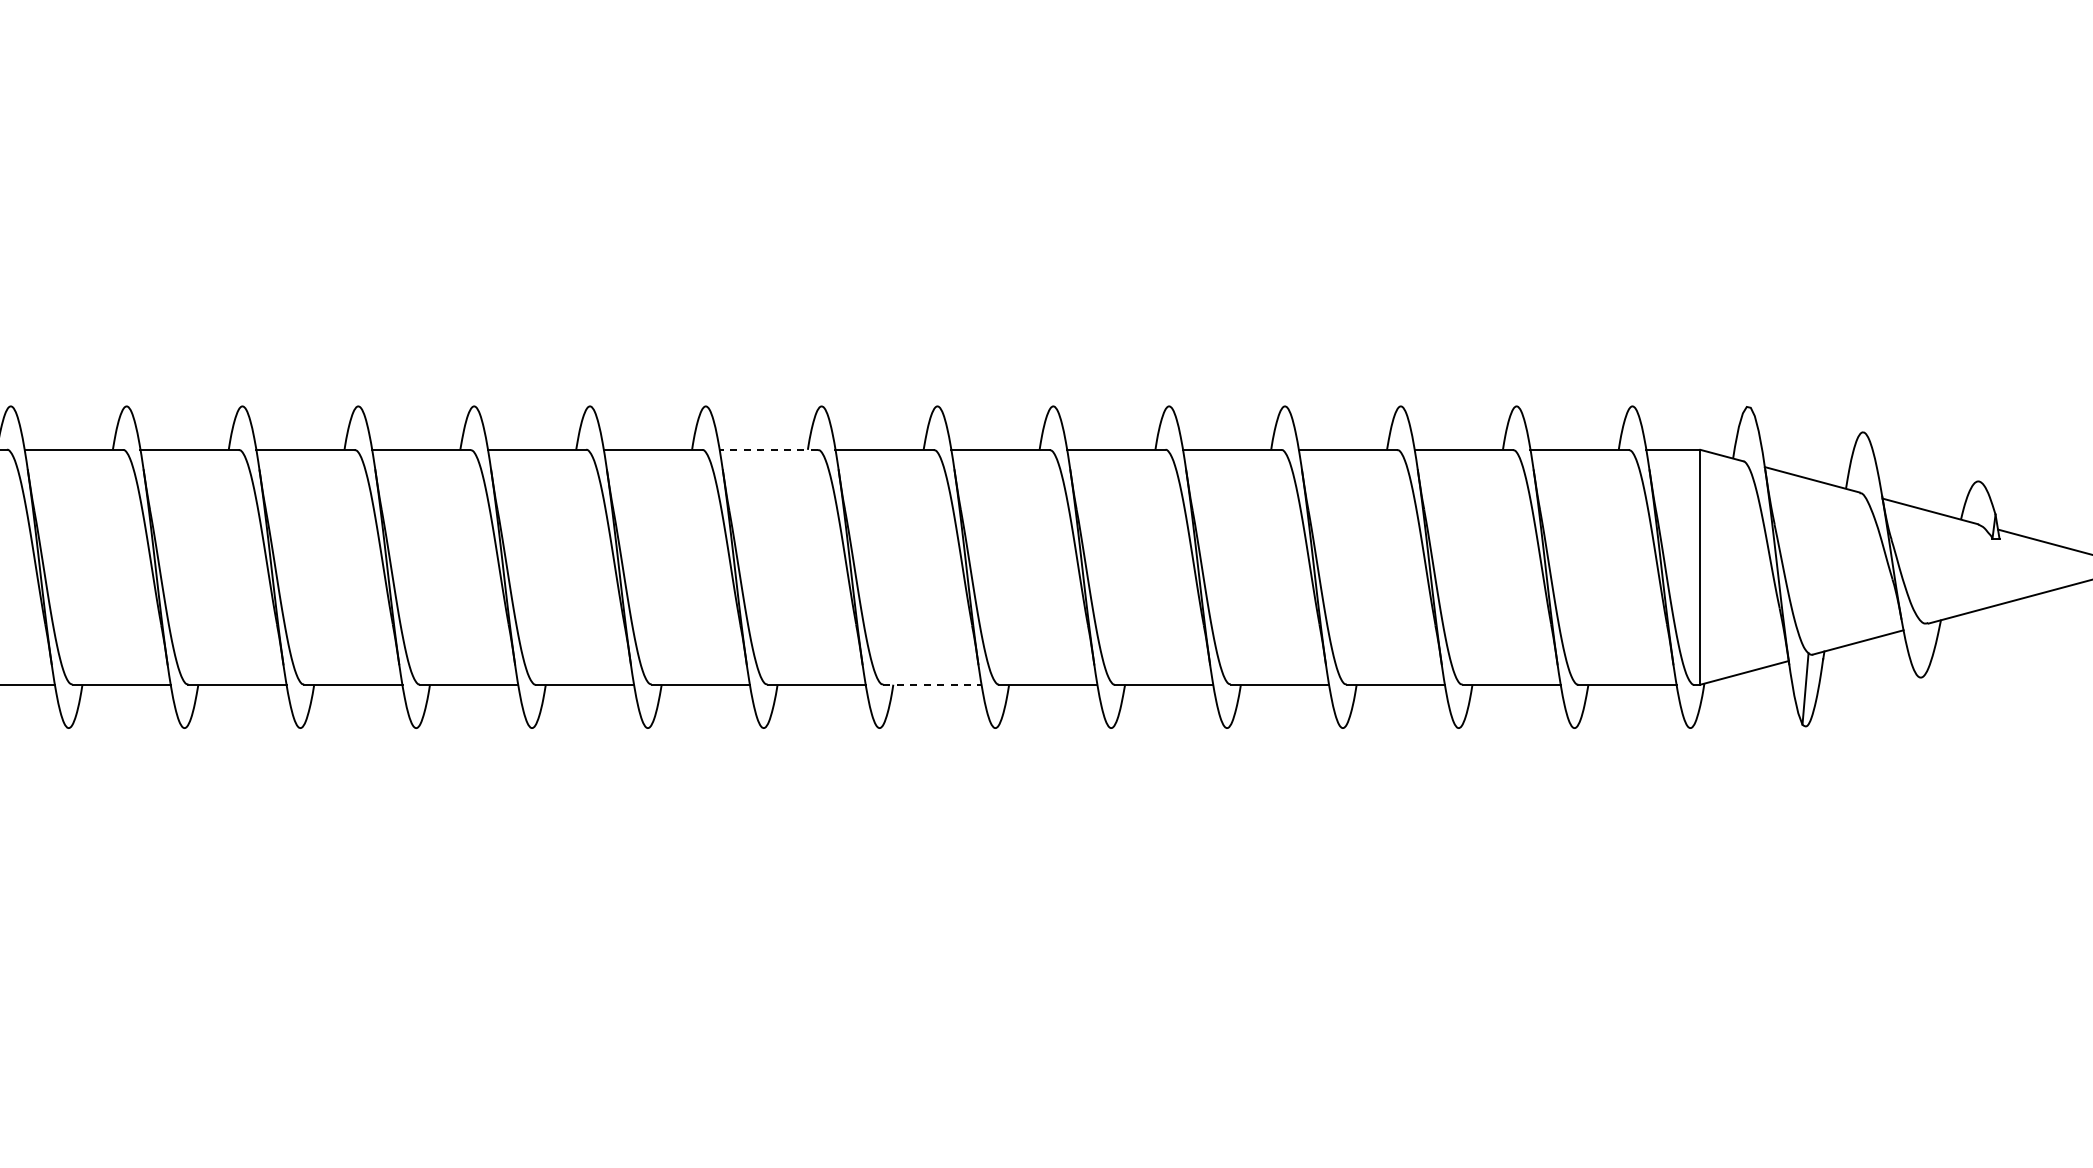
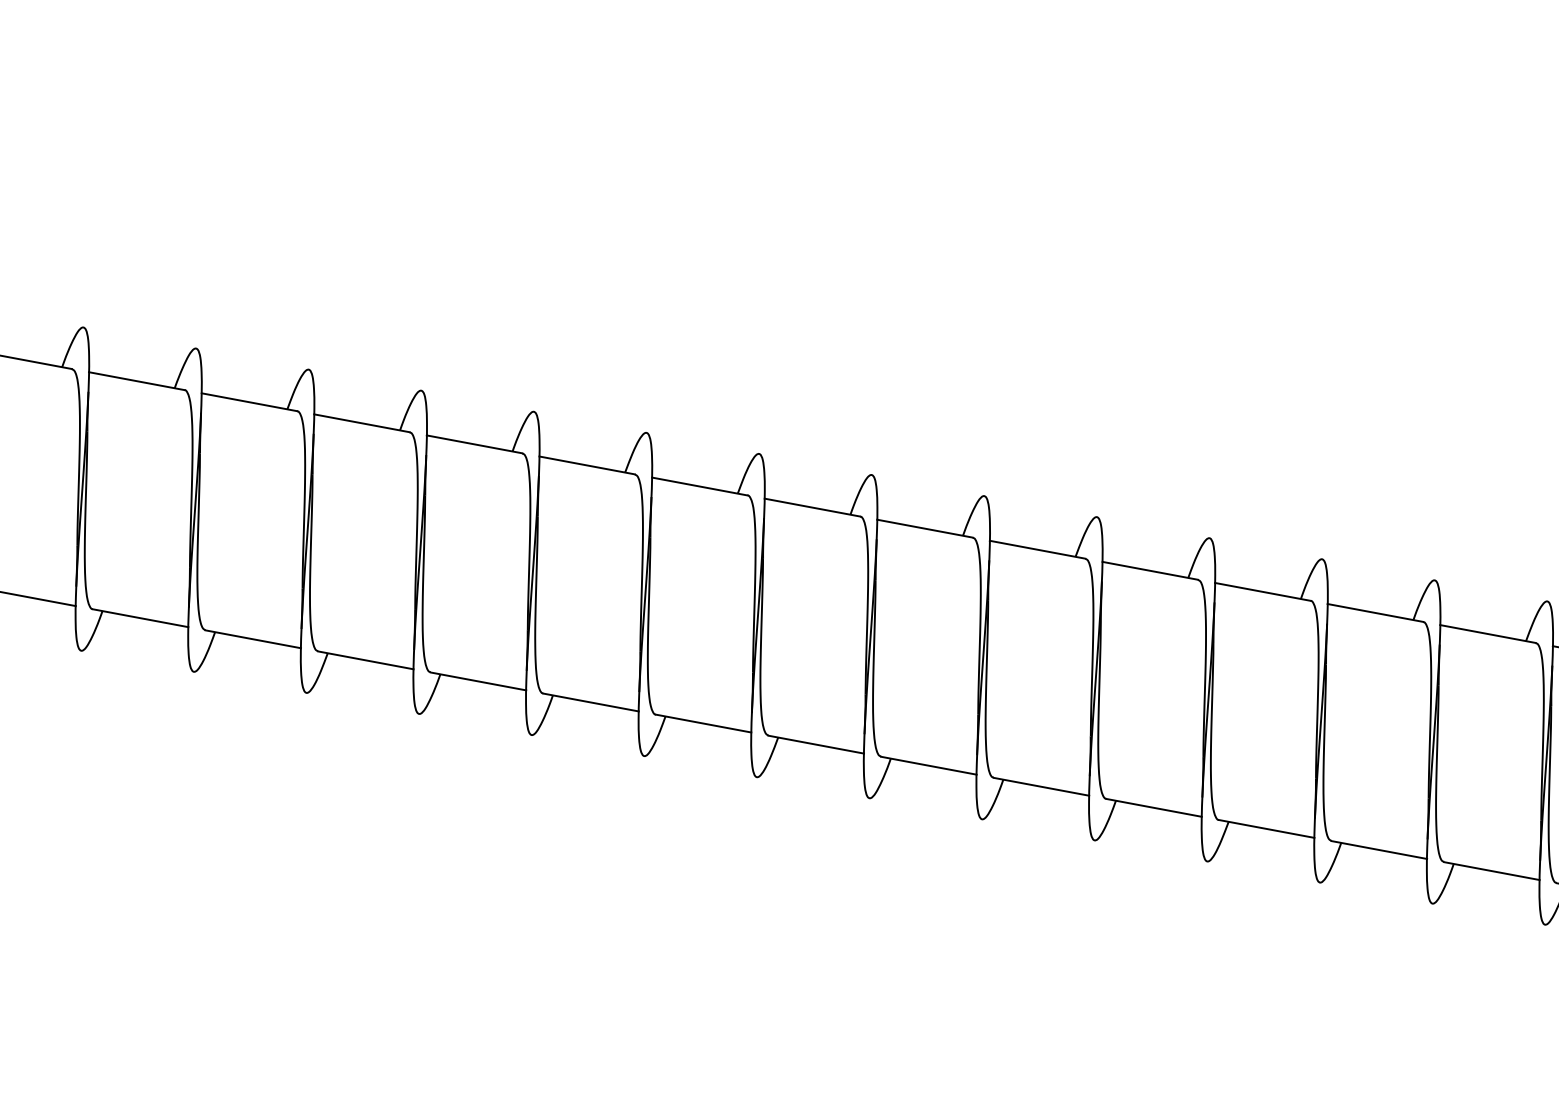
line: (768, 449) -> (924, 528), dashed -> solid
line: (933, 684) -> (1042, 786), dashed -> solid

